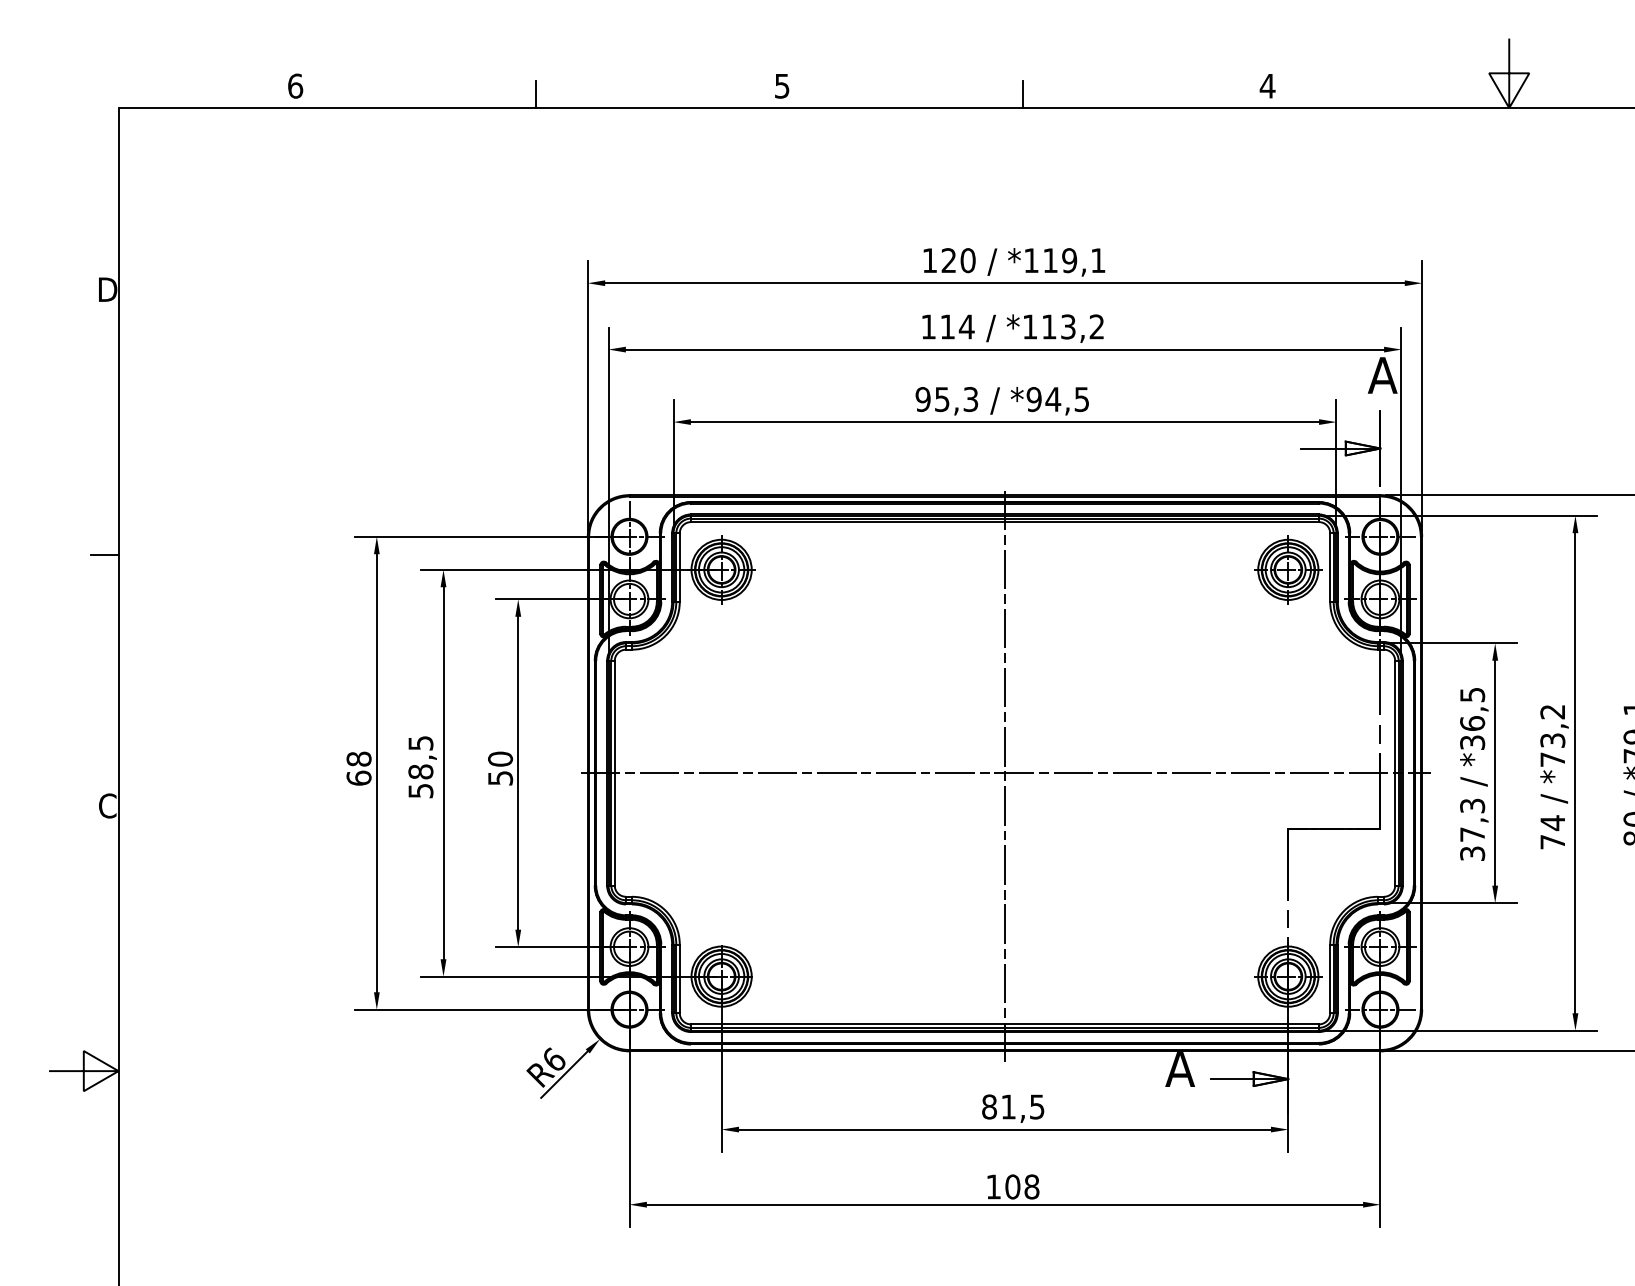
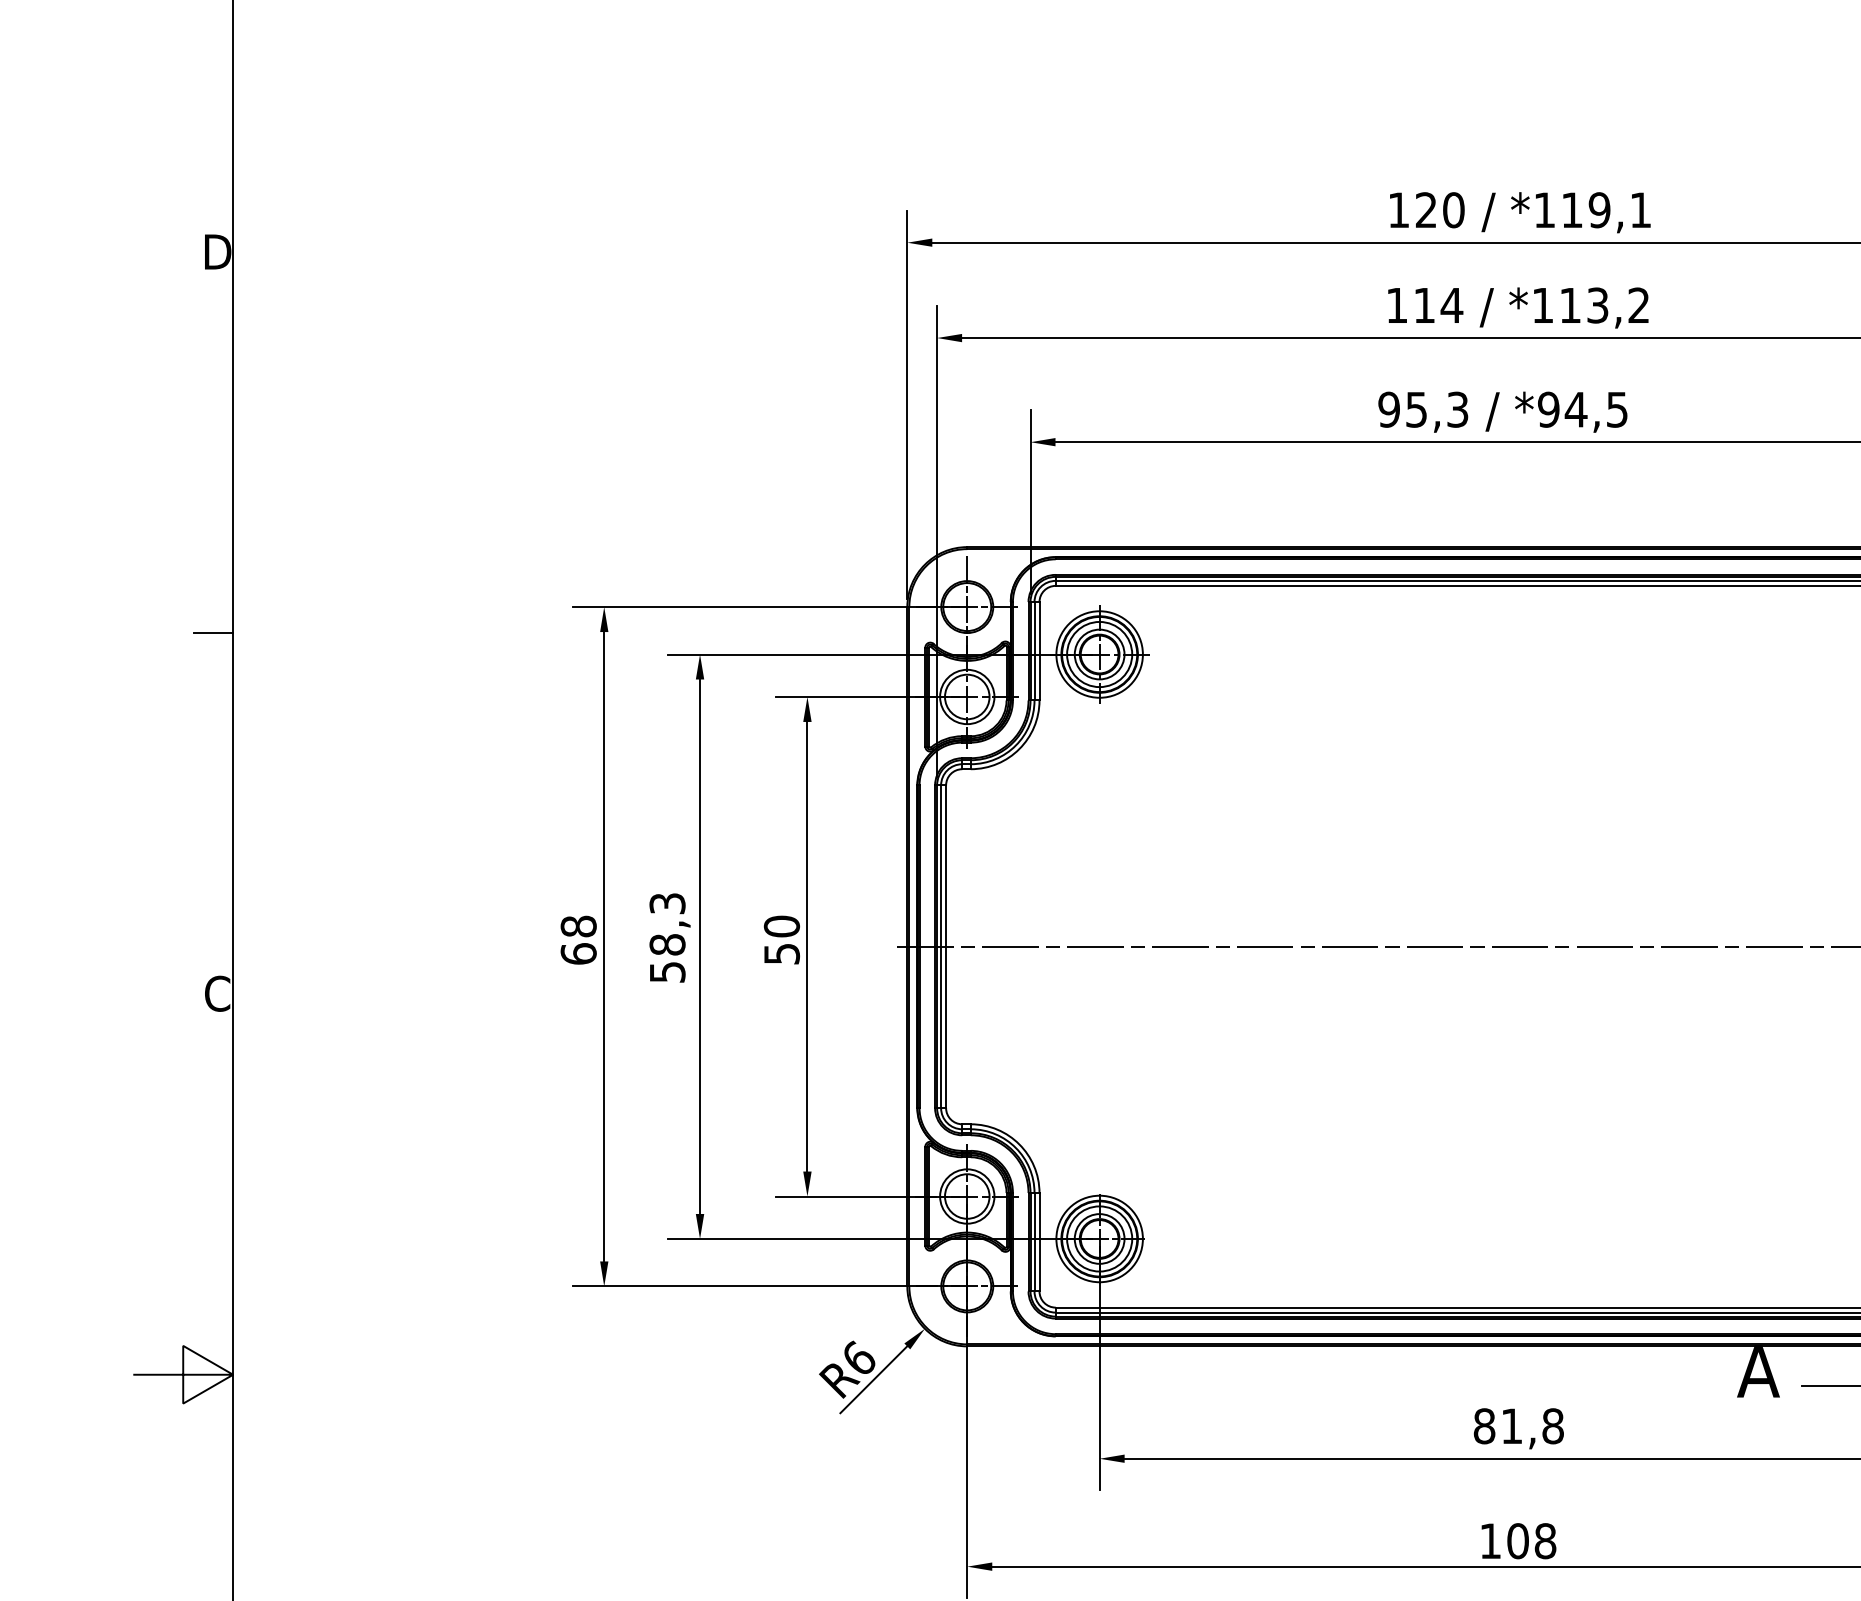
text: (420, 742) -> (666, 902), 58,5 -> 58,3
line: (1004, 776) -> (1506, 951), removed
text: (1036, 1106) -> (1552, 1425), 81,5 -> 81,8

